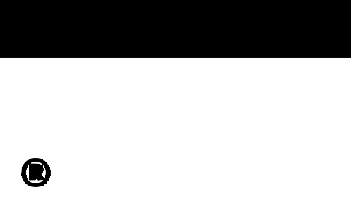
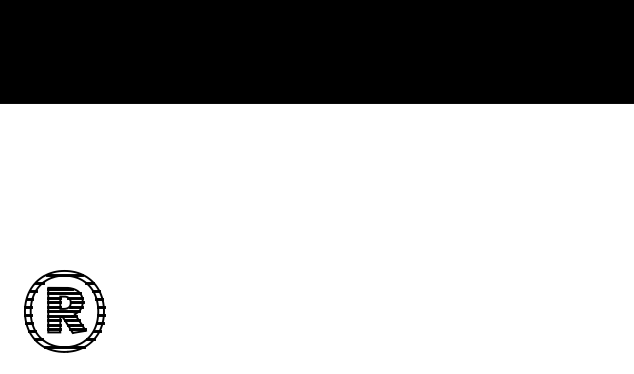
part: (35, 172) -> (64, 311), size x1.67

